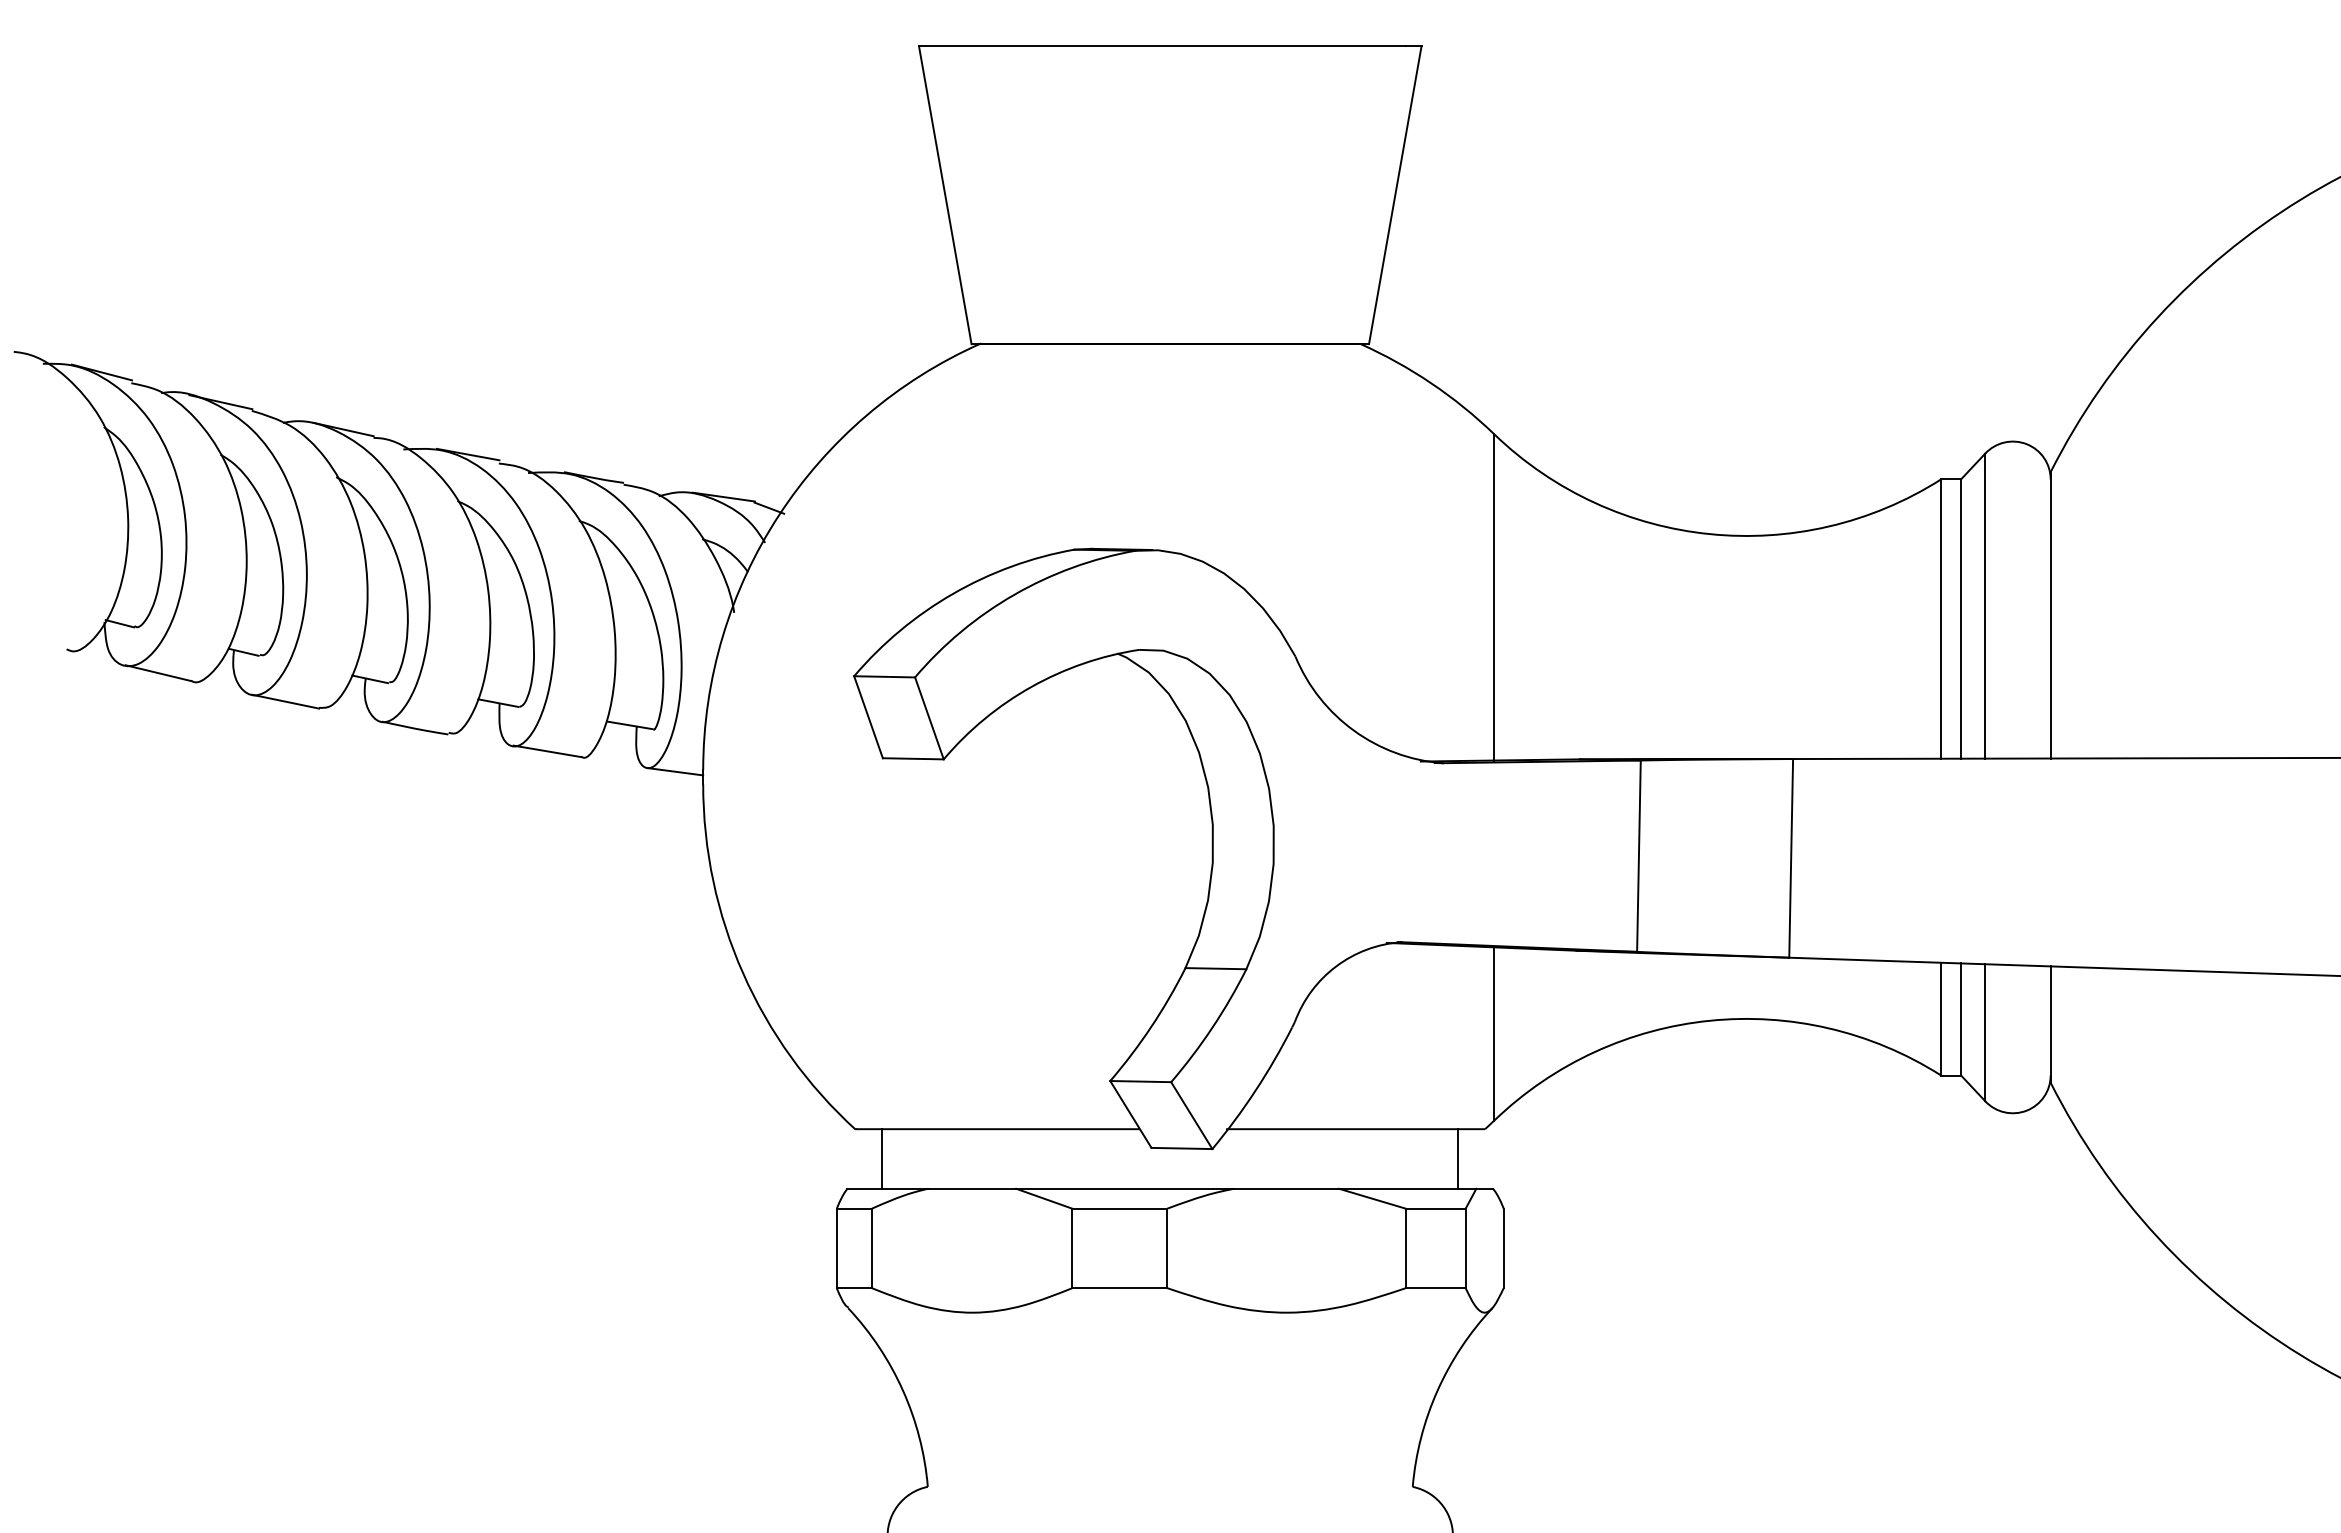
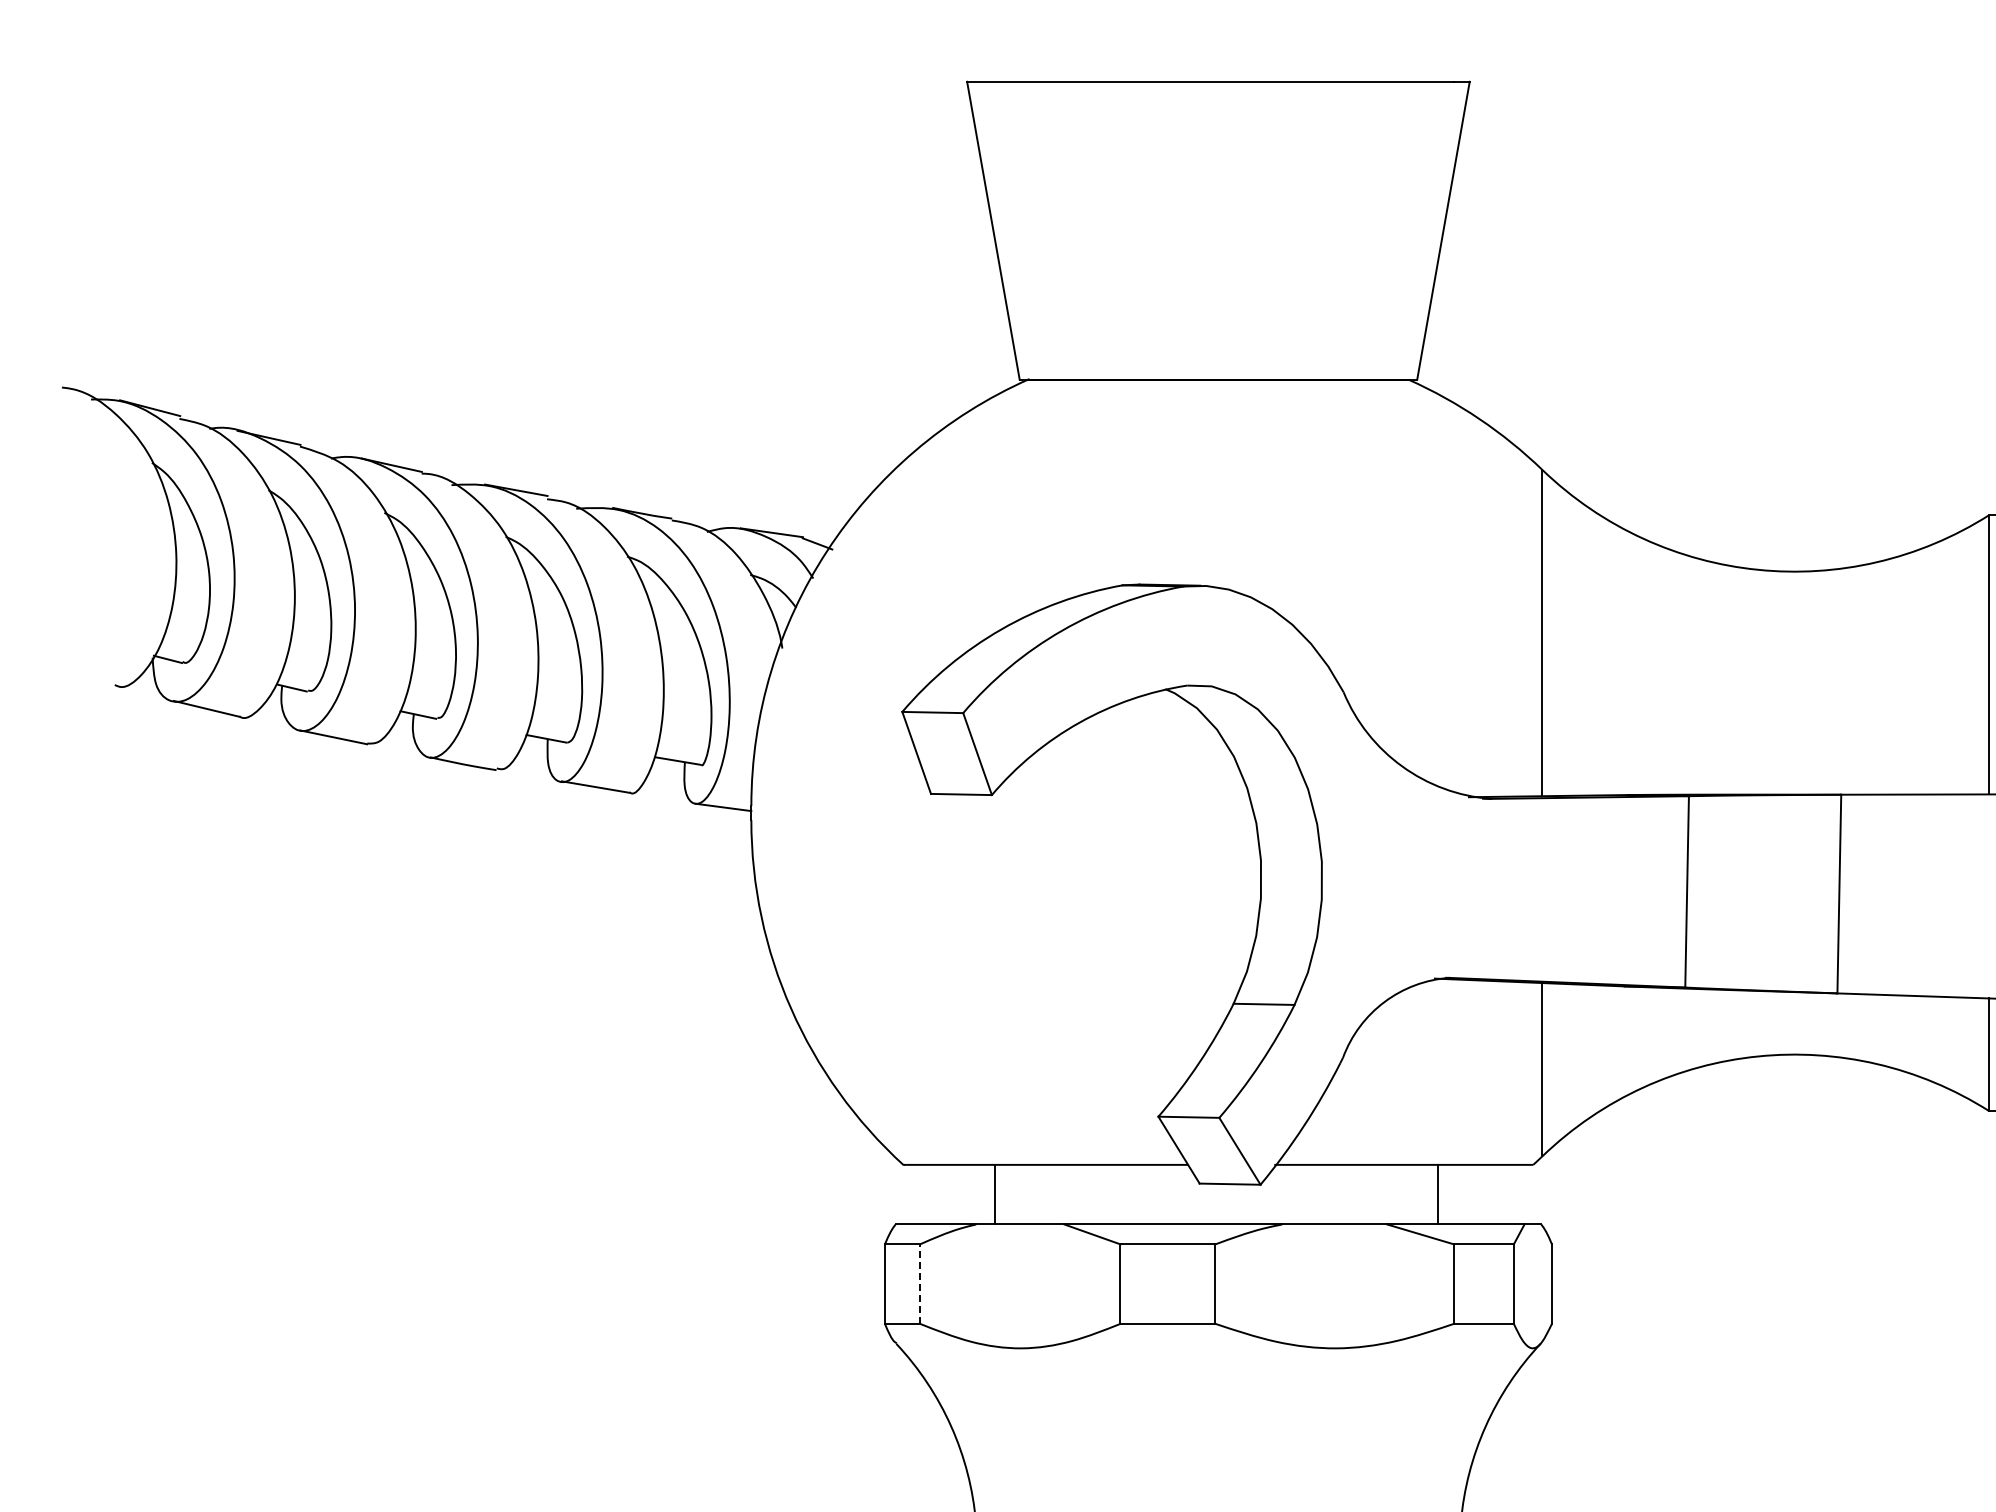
line: (882, 1158) -> (995, 1194), moved
line: (1458, 1158) -> (1437, 1194), moved
line: (871, 1248) -> (919, 1284), solid -> dashed

